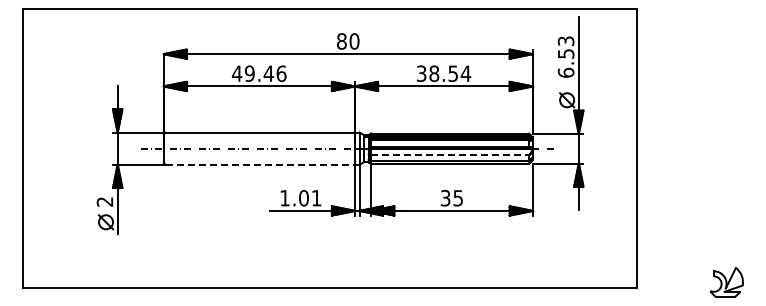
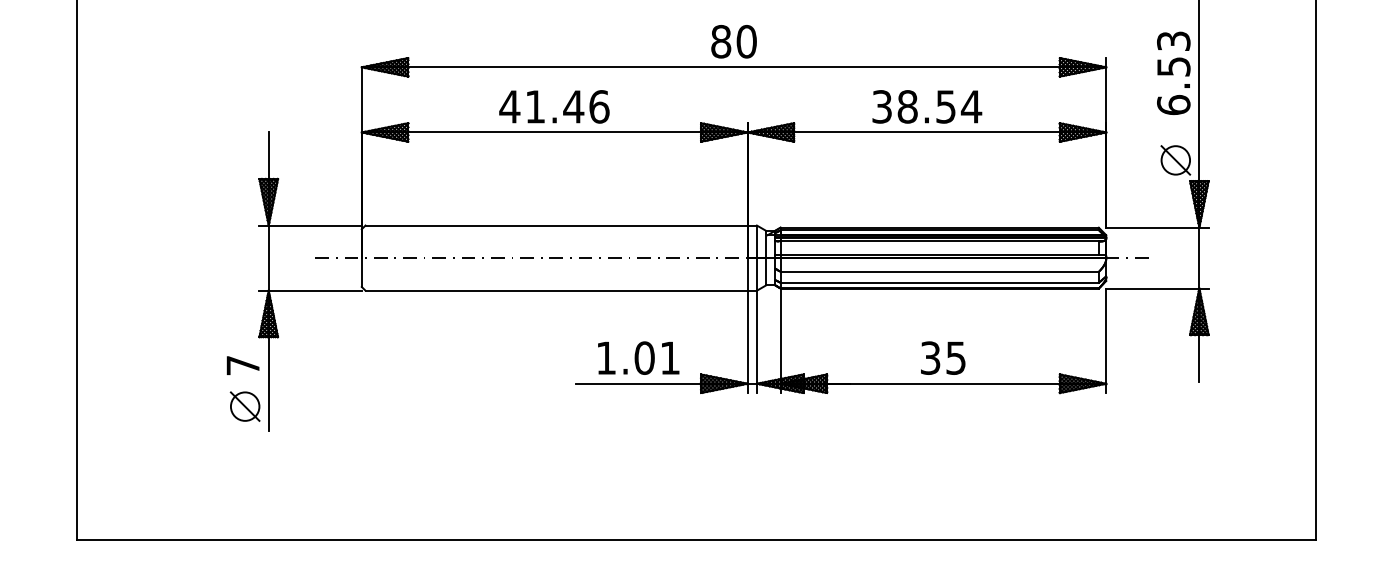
text: (249, 73) -> (534, 106), 49.46 -> 41.46
line: (450, 155) -> (940, 271), dashed -> solid
line: (260, 164) -> (556, 290), dashed -> solid
text: (104, 201) -> (242, 364), 2 -> 7

